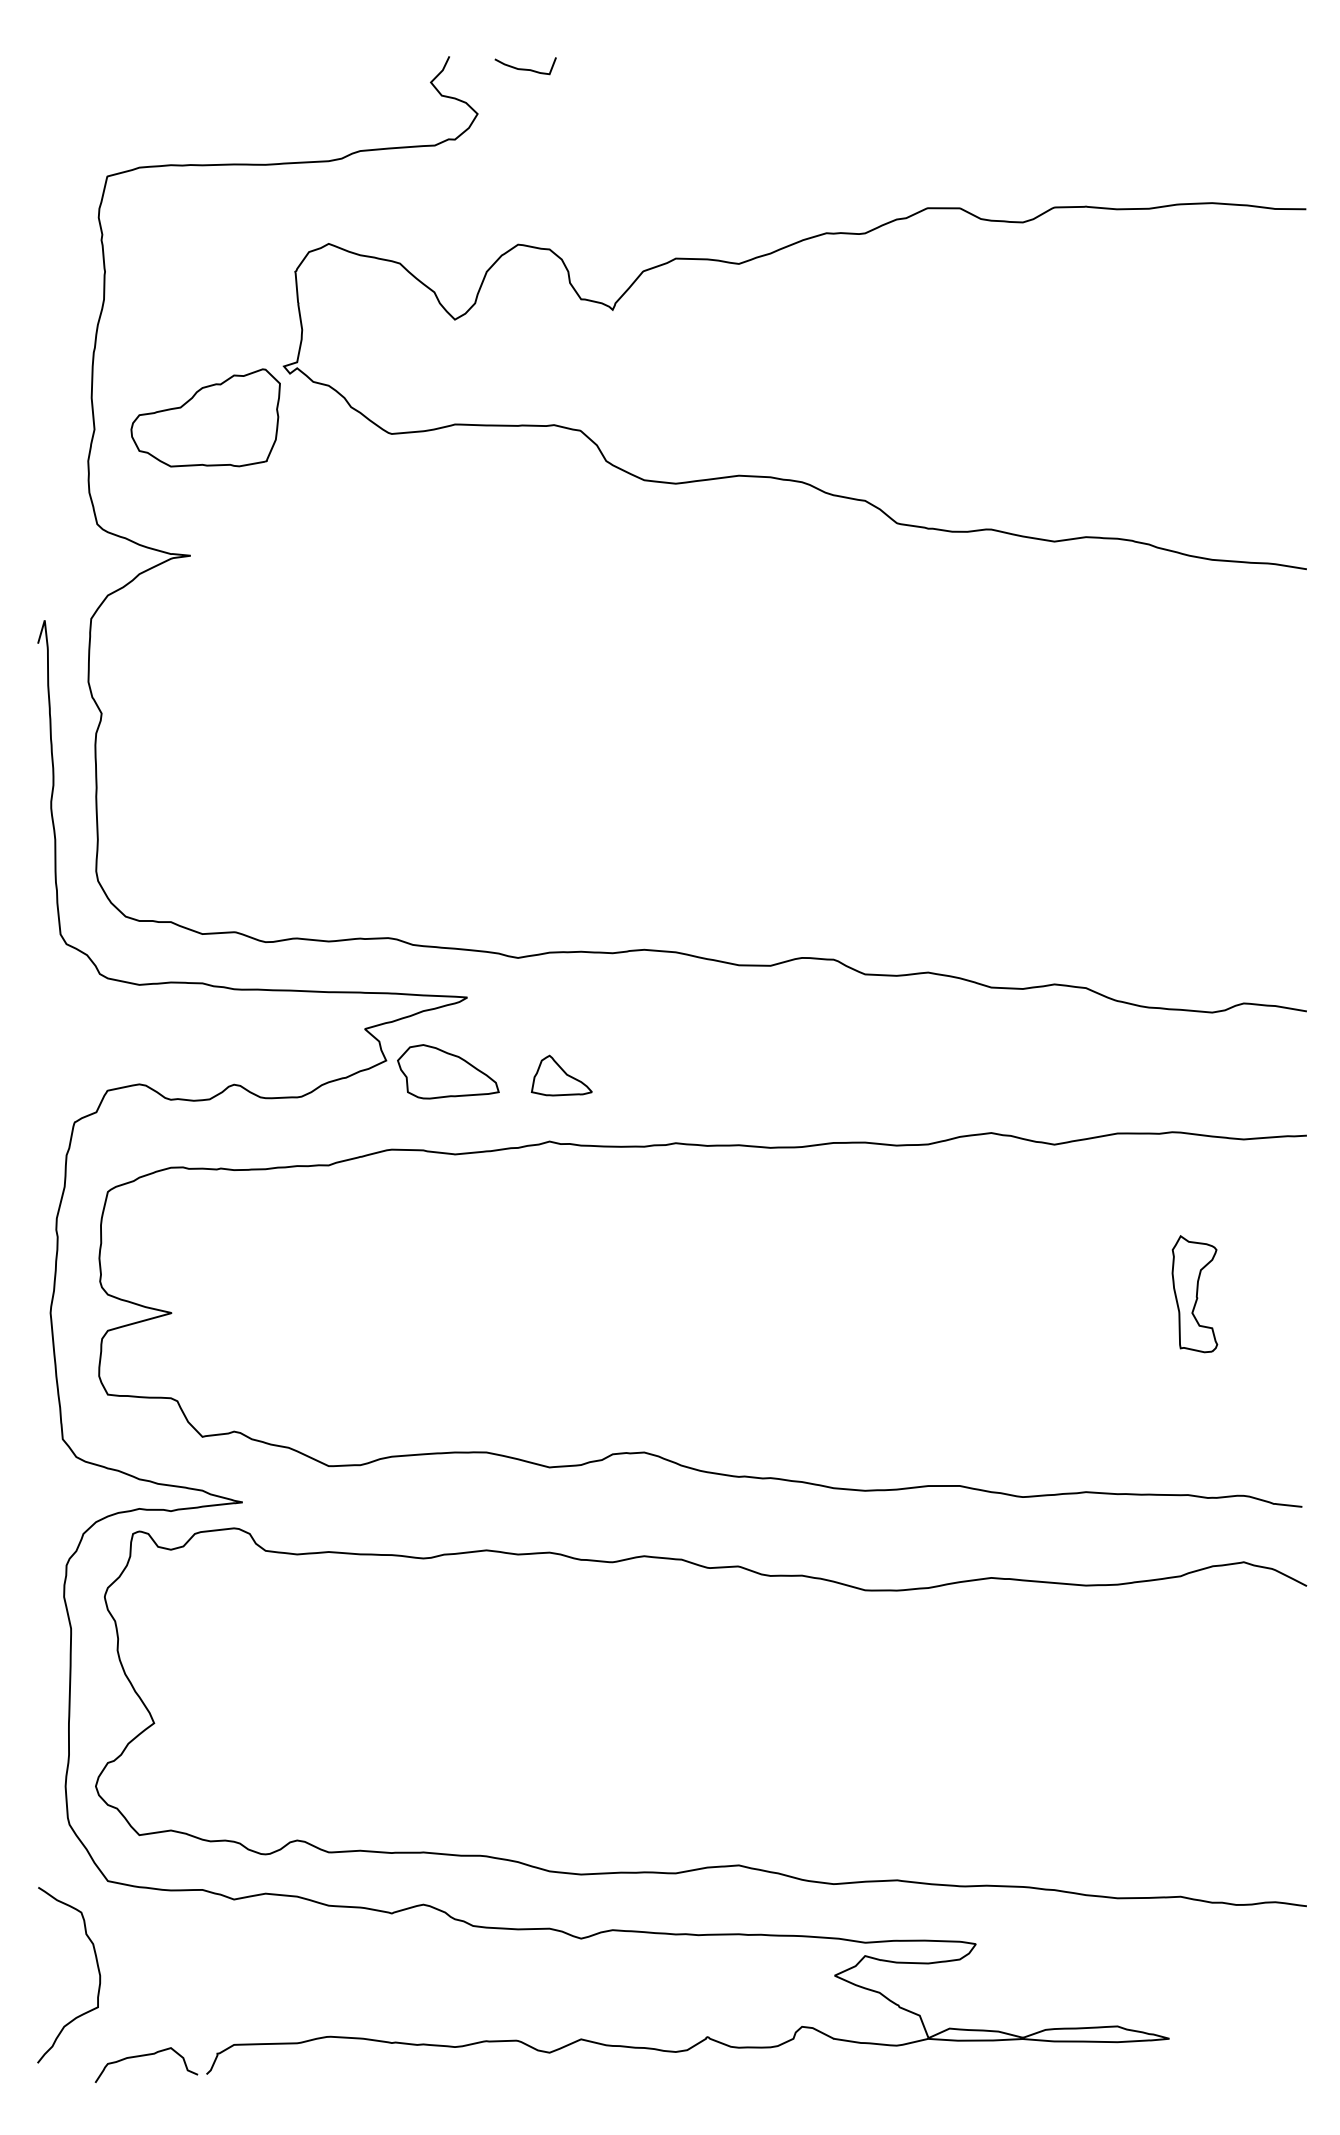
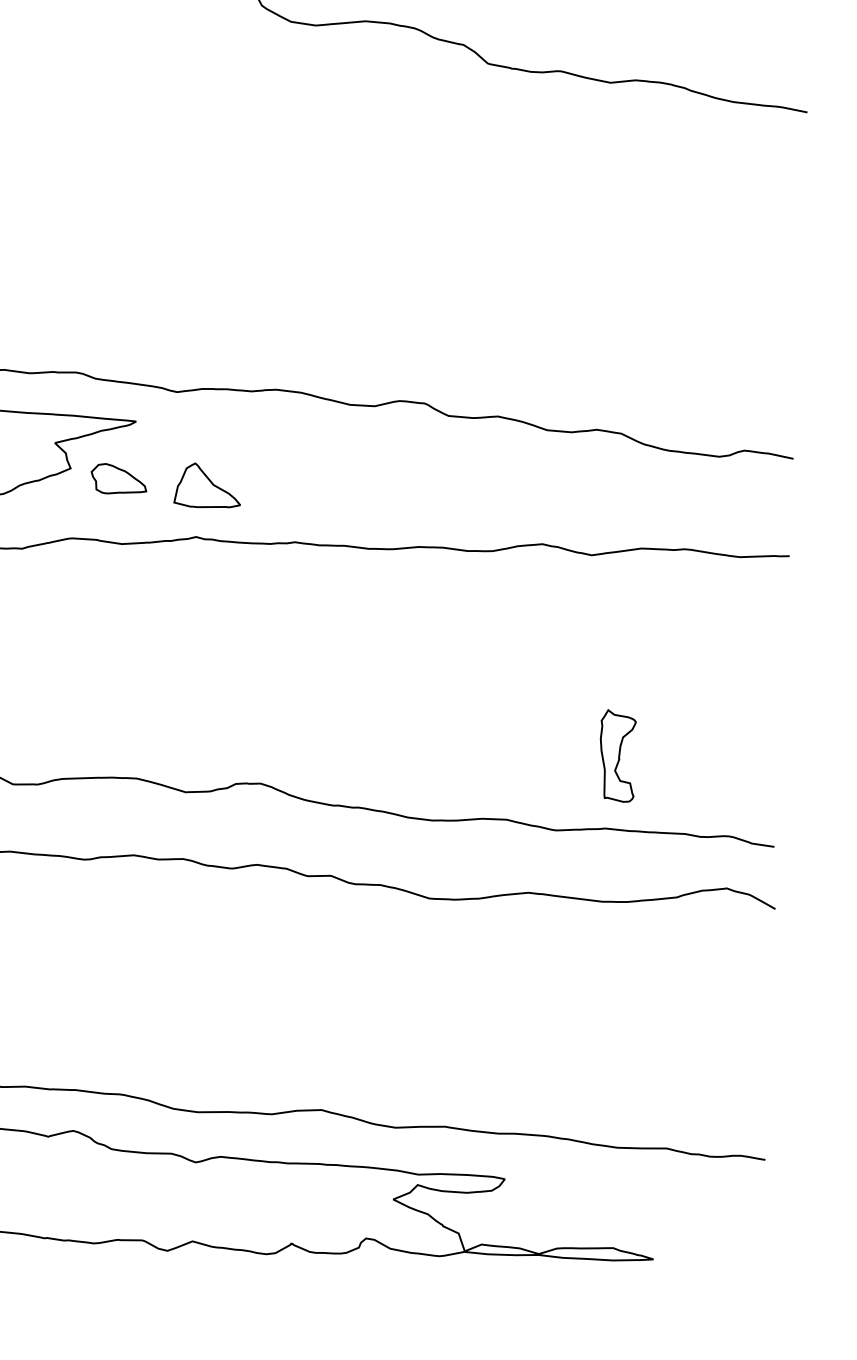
part: (448, 1071) -> (119, 478), size x0.7
part: (561, 1075) -> (207, 485), size x1.4
part: (1194, 1294) -> (617, 756), moved

